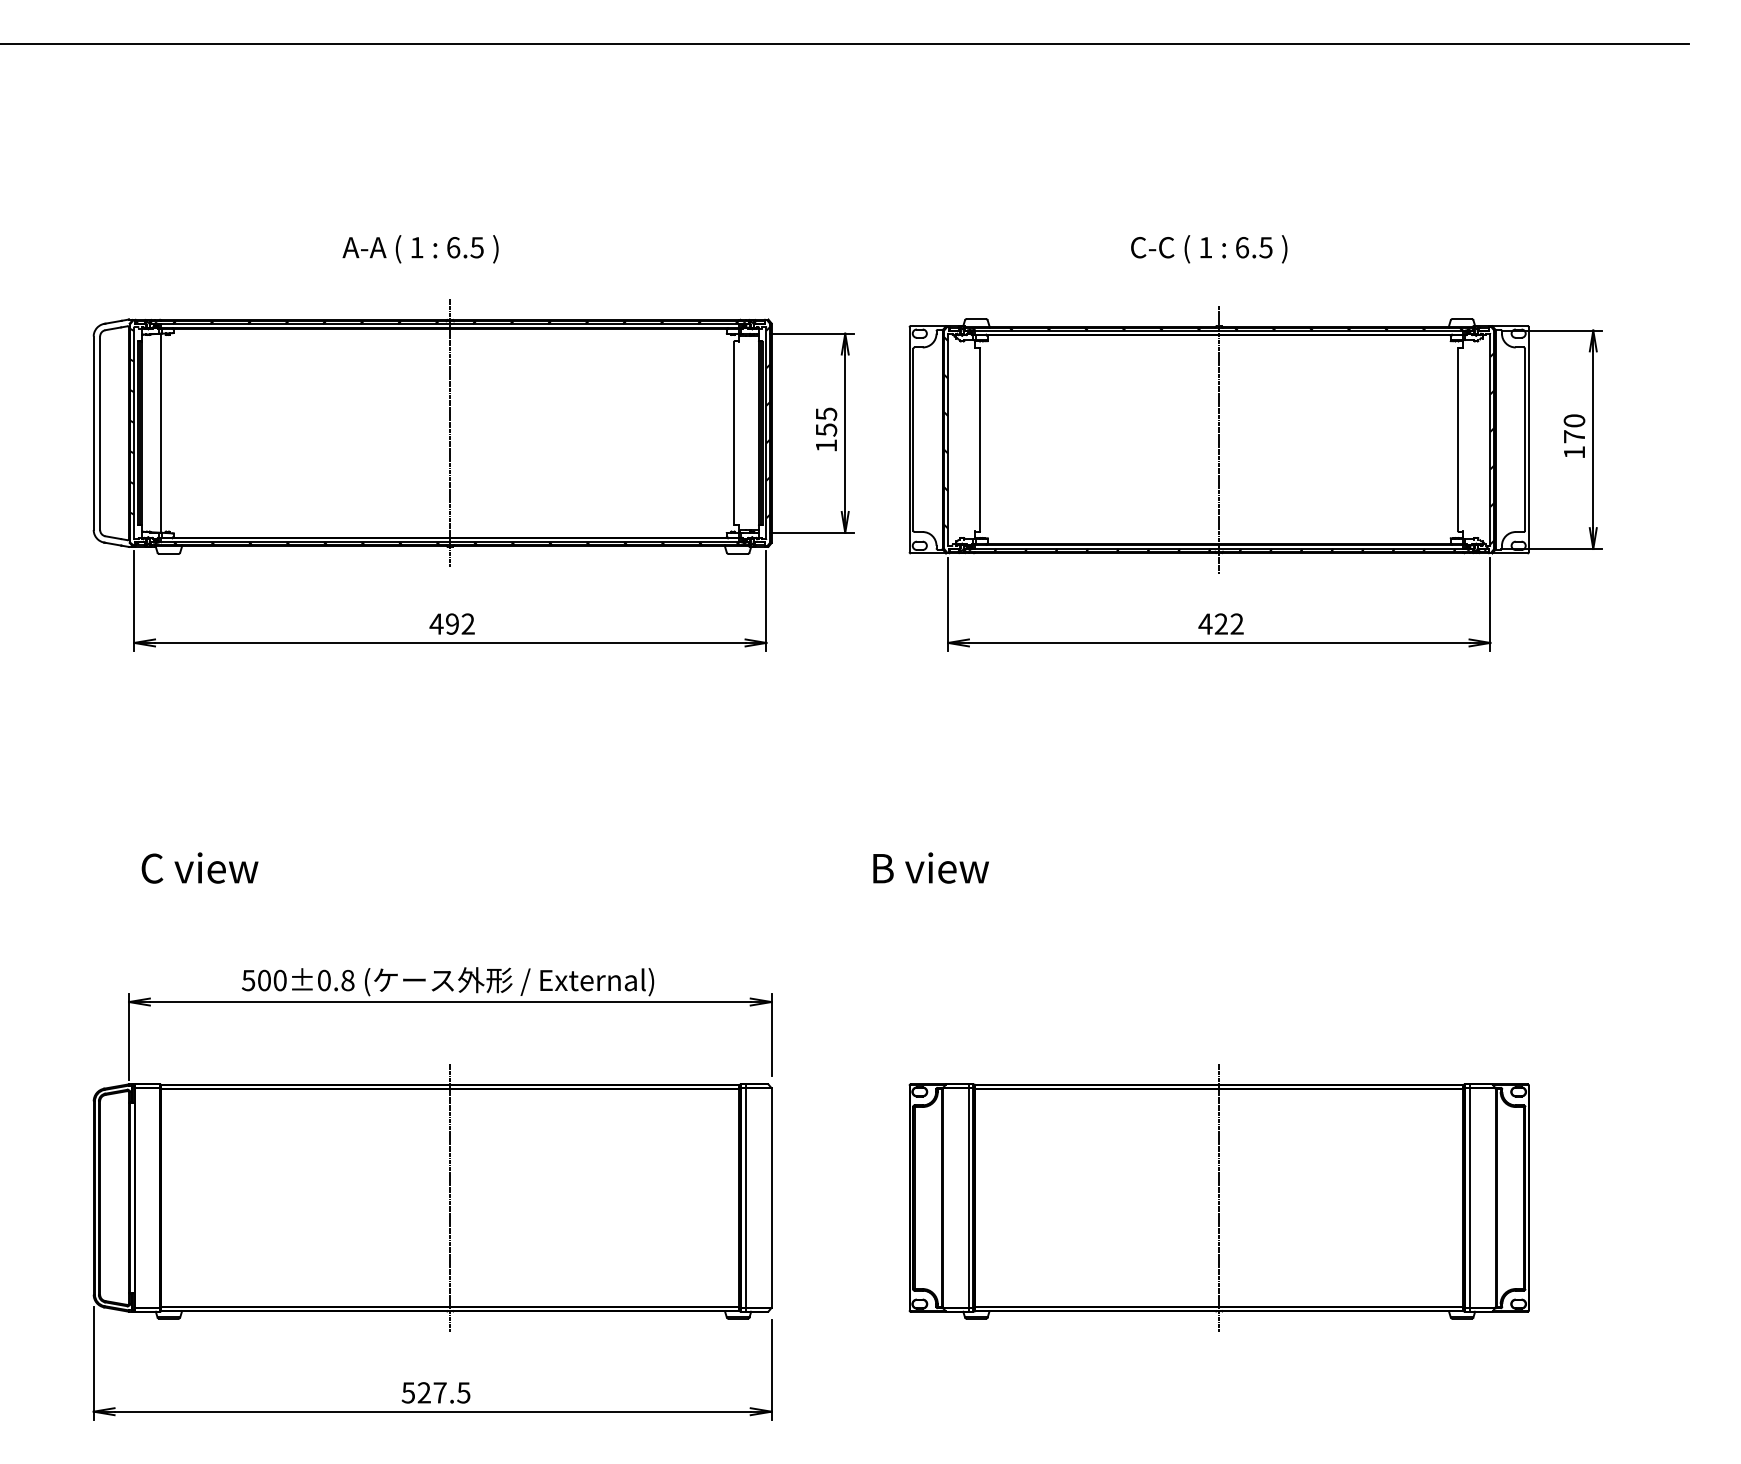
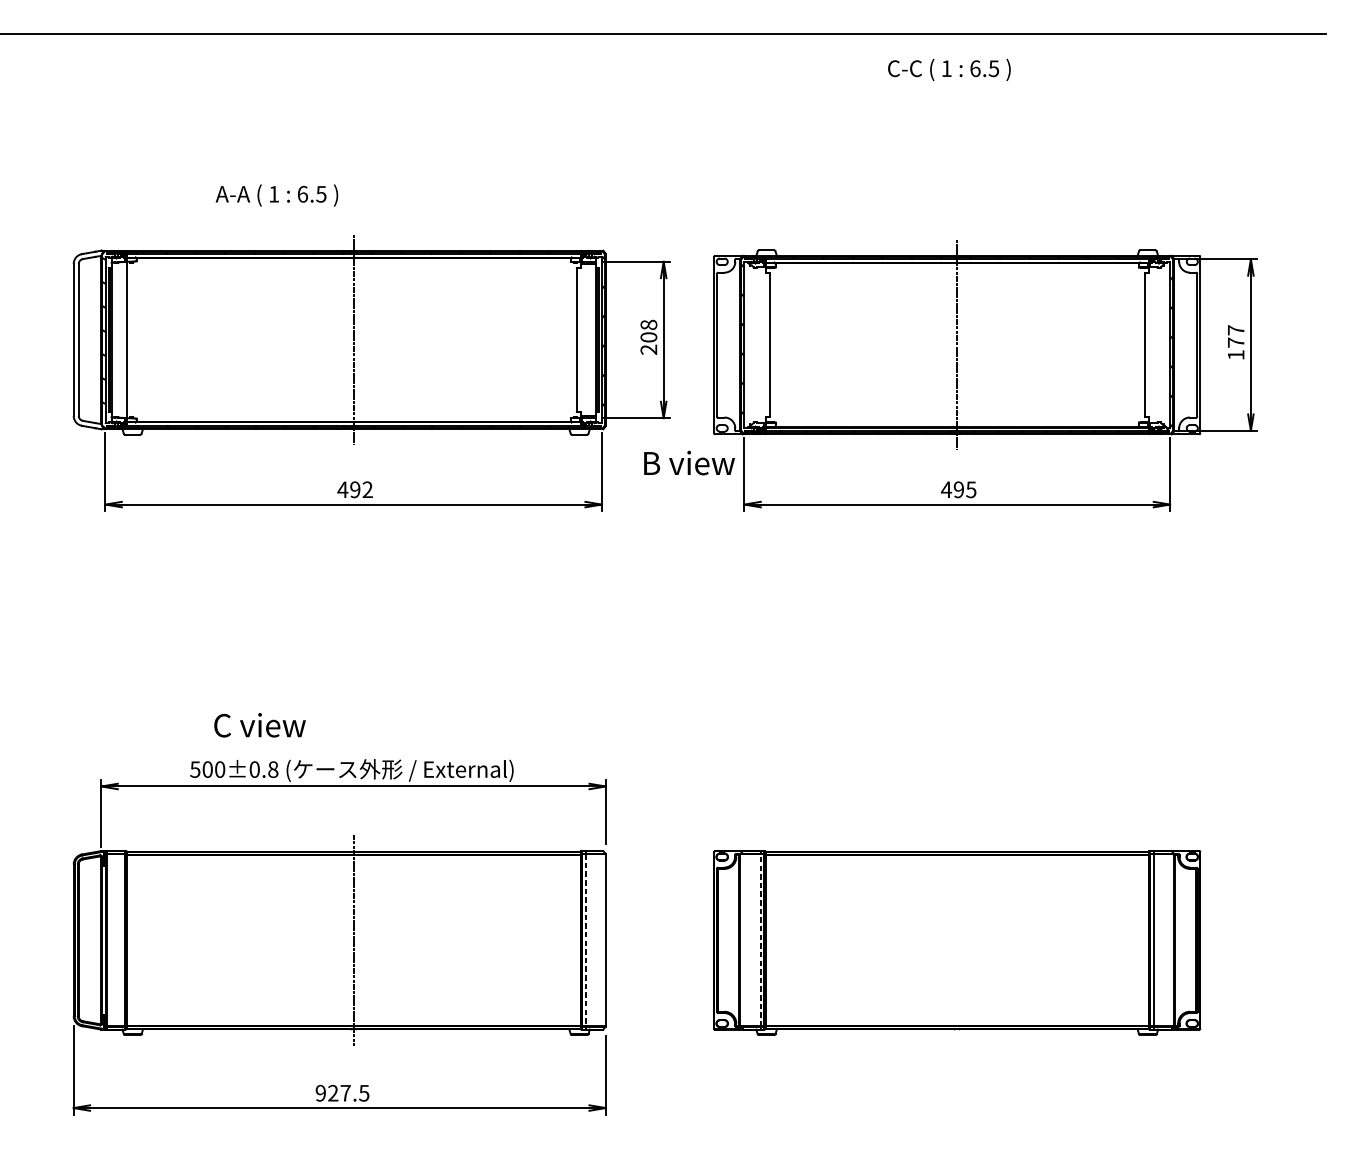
text: (420, 249) -> (276, 195), moved
text: (1209, 249) -> (949, 70), moved
text: (1574, 420) -> (1236, 329), 170 -> 177
text: (826, 429) -> (648, 337), 155 -> 208
text: (1228, 623) -> (964, 489), 422 -> 495
text: (199, 867) -> (259, 724), moved
text: (930, 867) -> (688, 462), moved
line: (745, 1198) -> (585, 940), solid -> dashed
line: (968, 1198) -> (760, 940), solid -> dashed
line: (1219, 1198) -> (957, 940), removed
text: (407, 1392) -> (320, 1092), 527.5 -> 927.5

